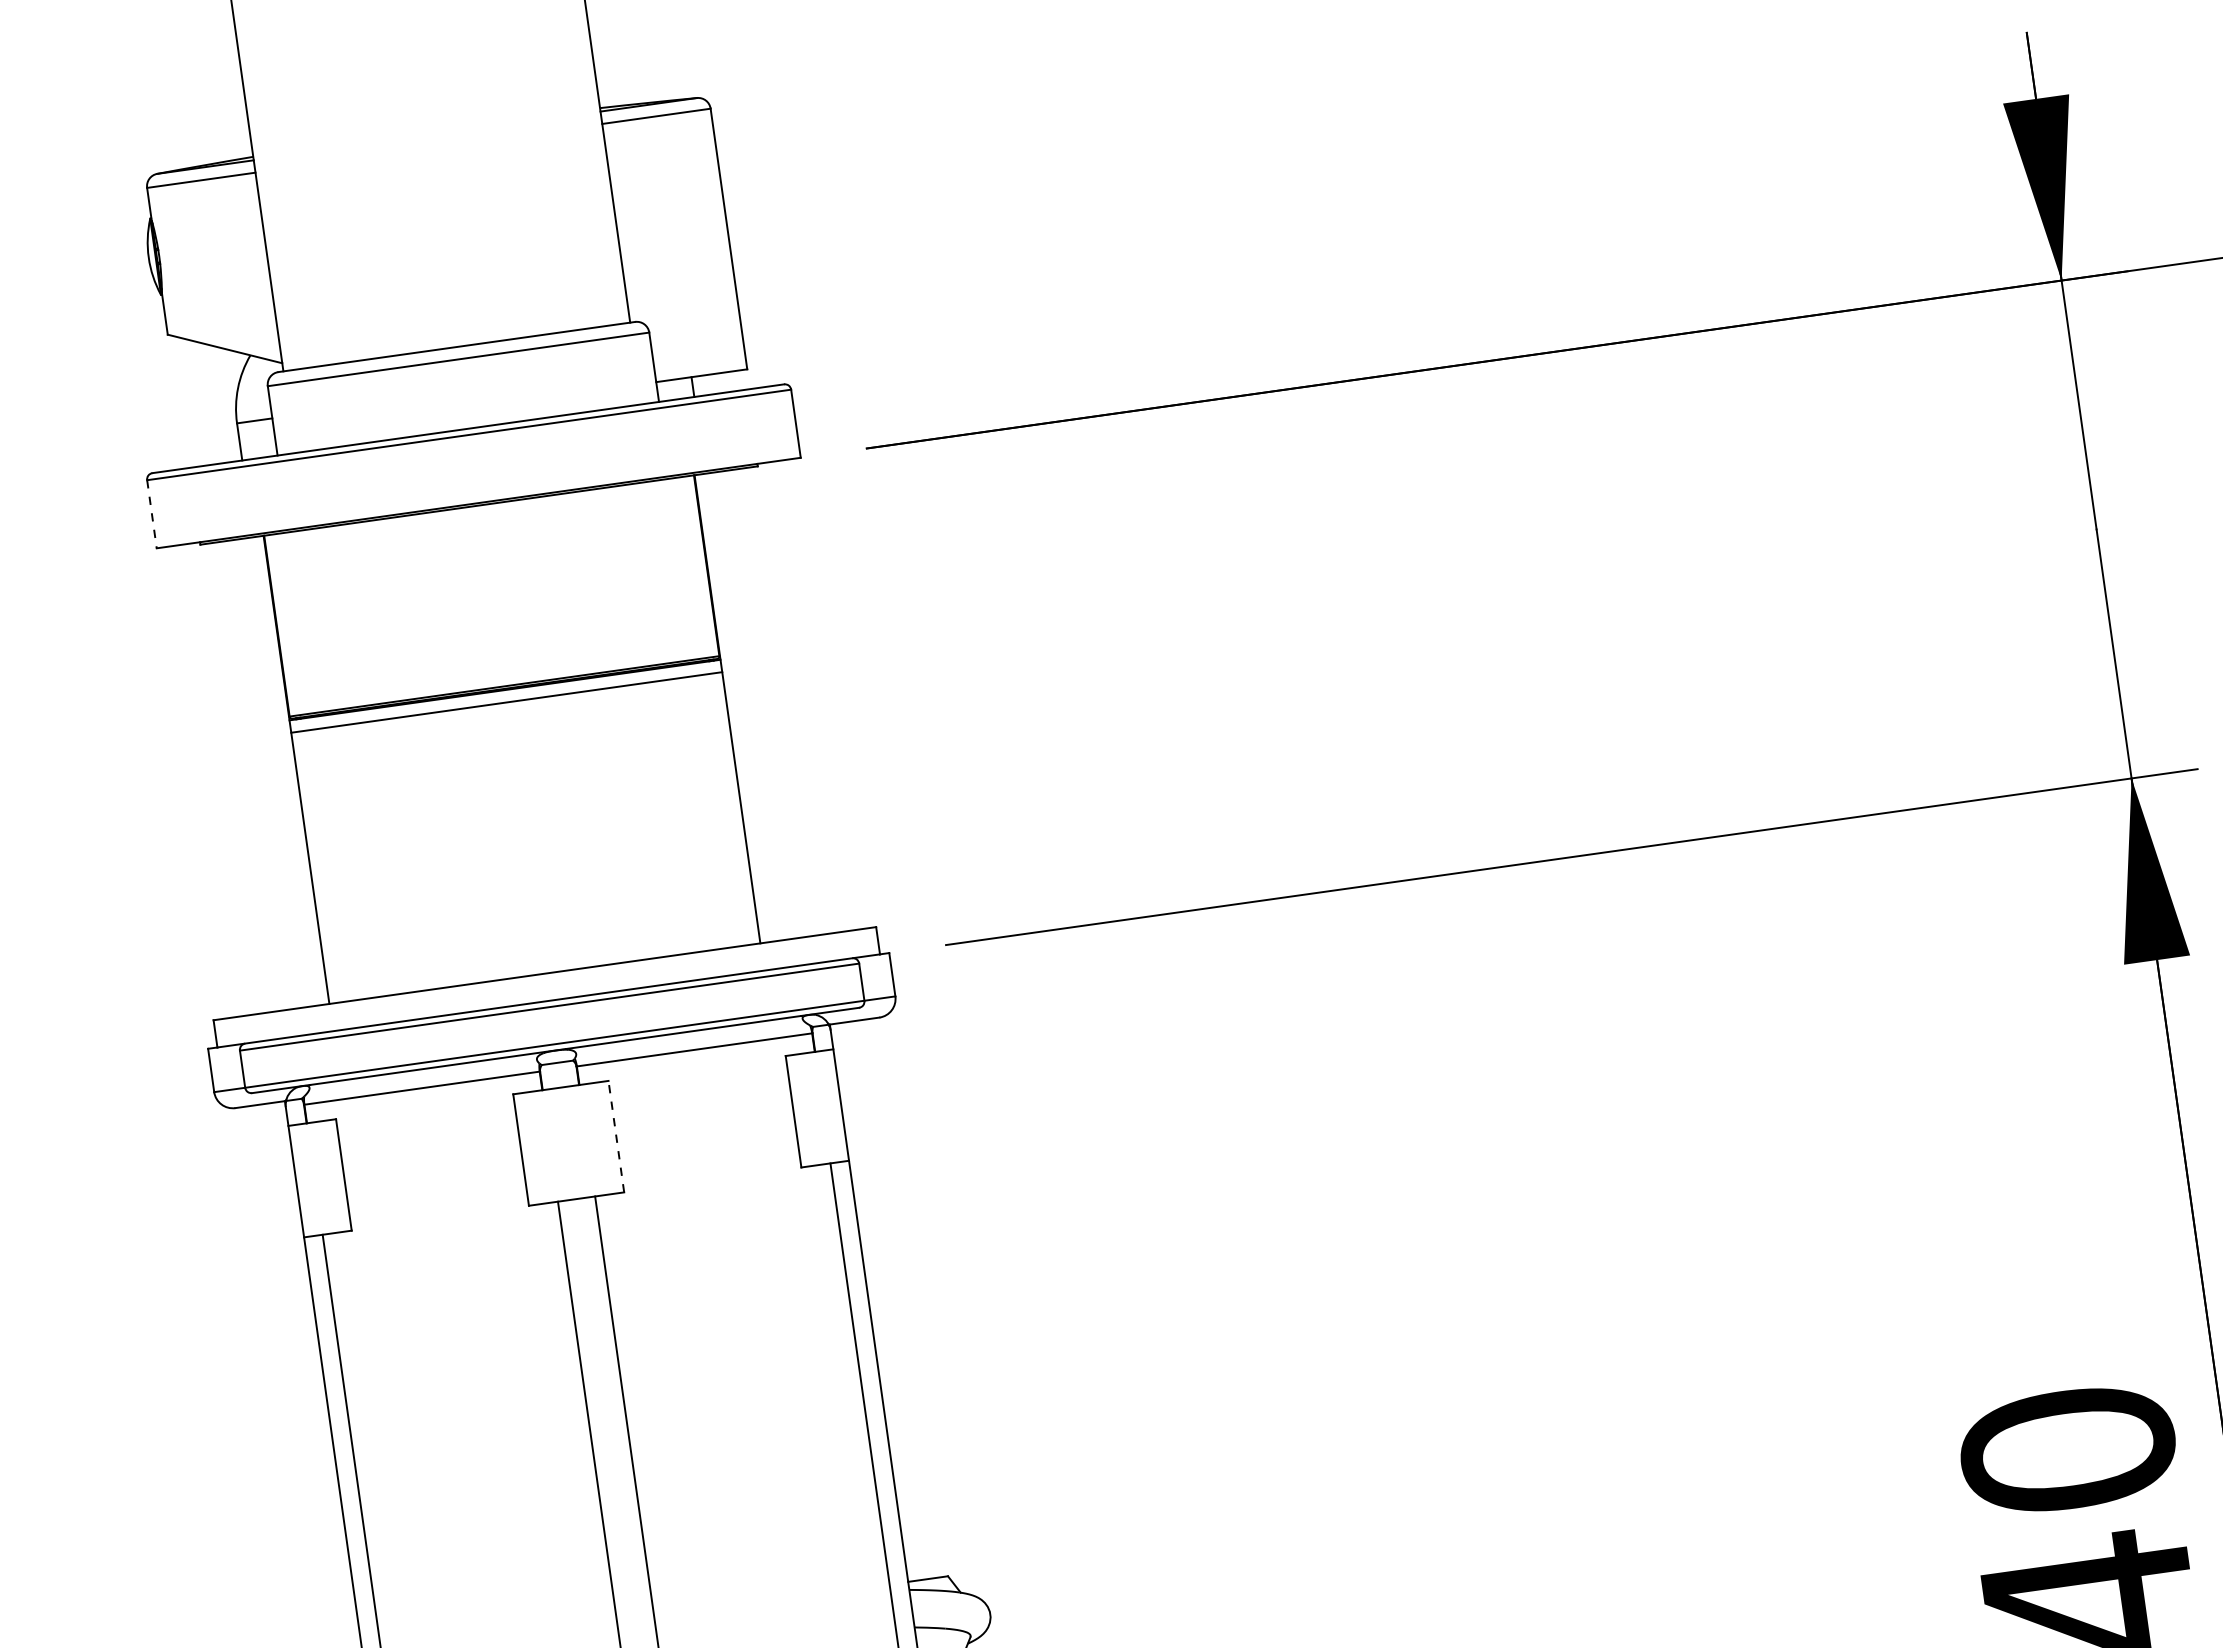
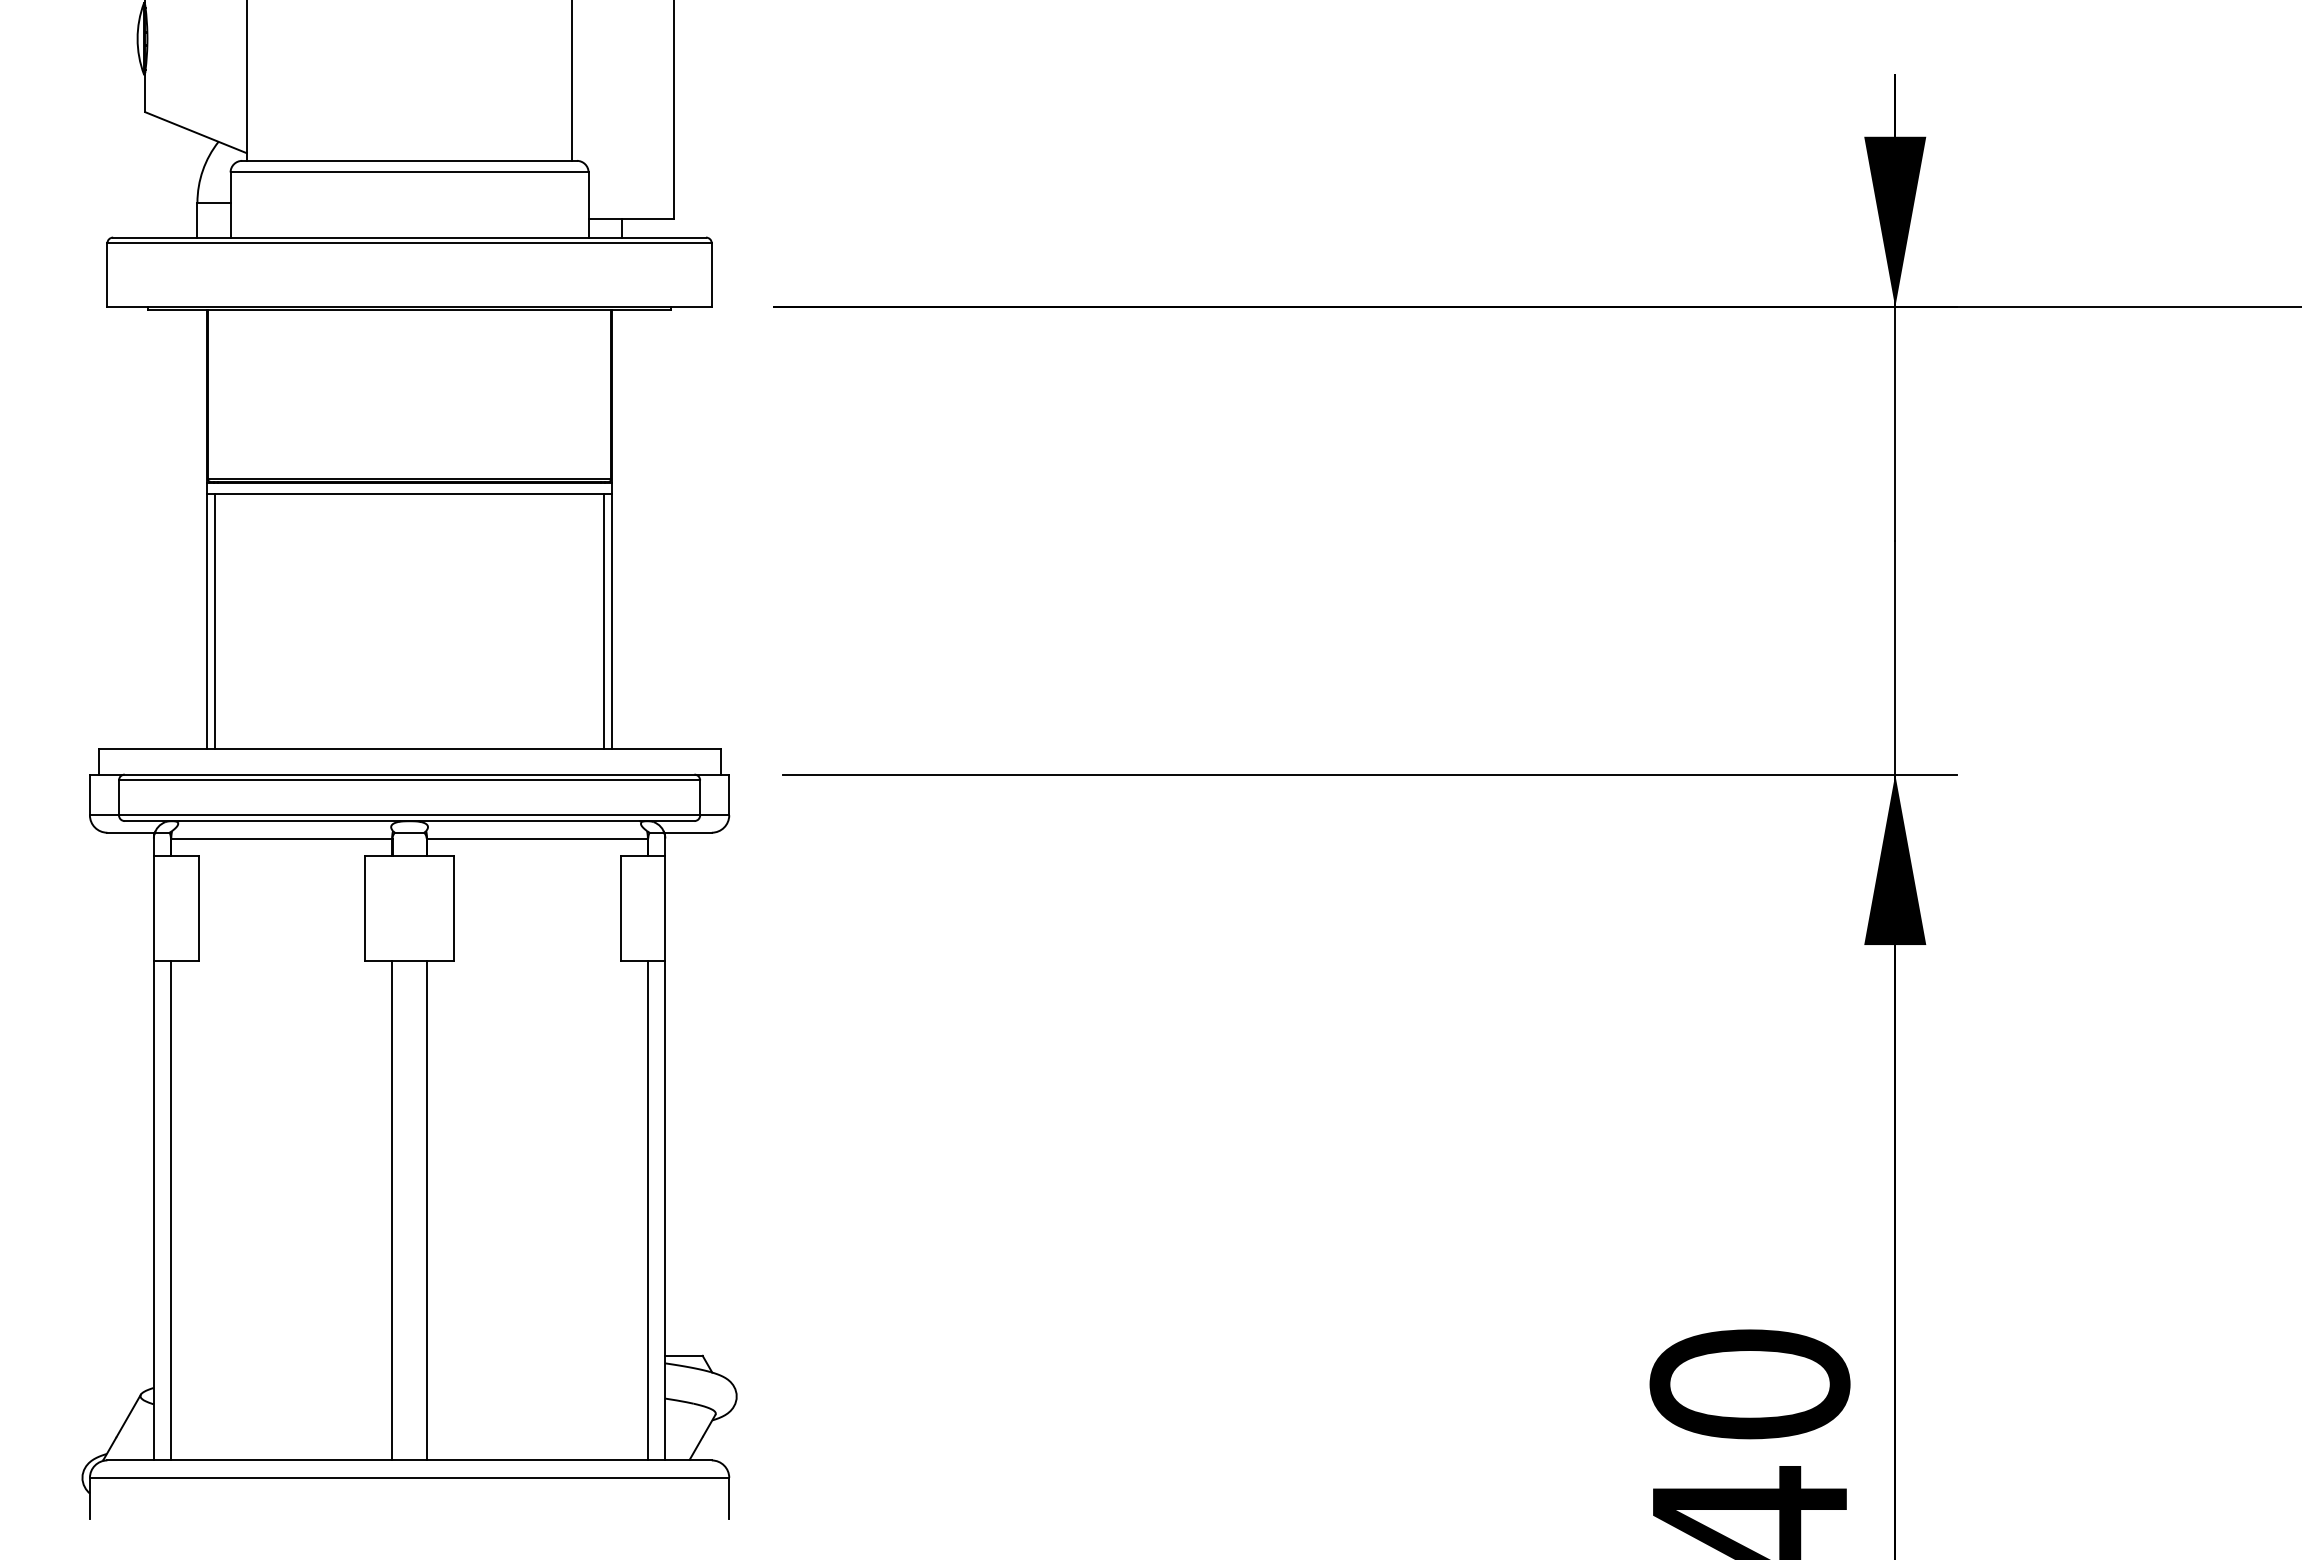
line: (152, 514) -> (107, 275), dashed -> solid
line: (733, 808) -> (604, 621), added
line: (317, 867) -> (214, 621), added
line: (616, 1135) -> (454, 907), dashed -> solid

